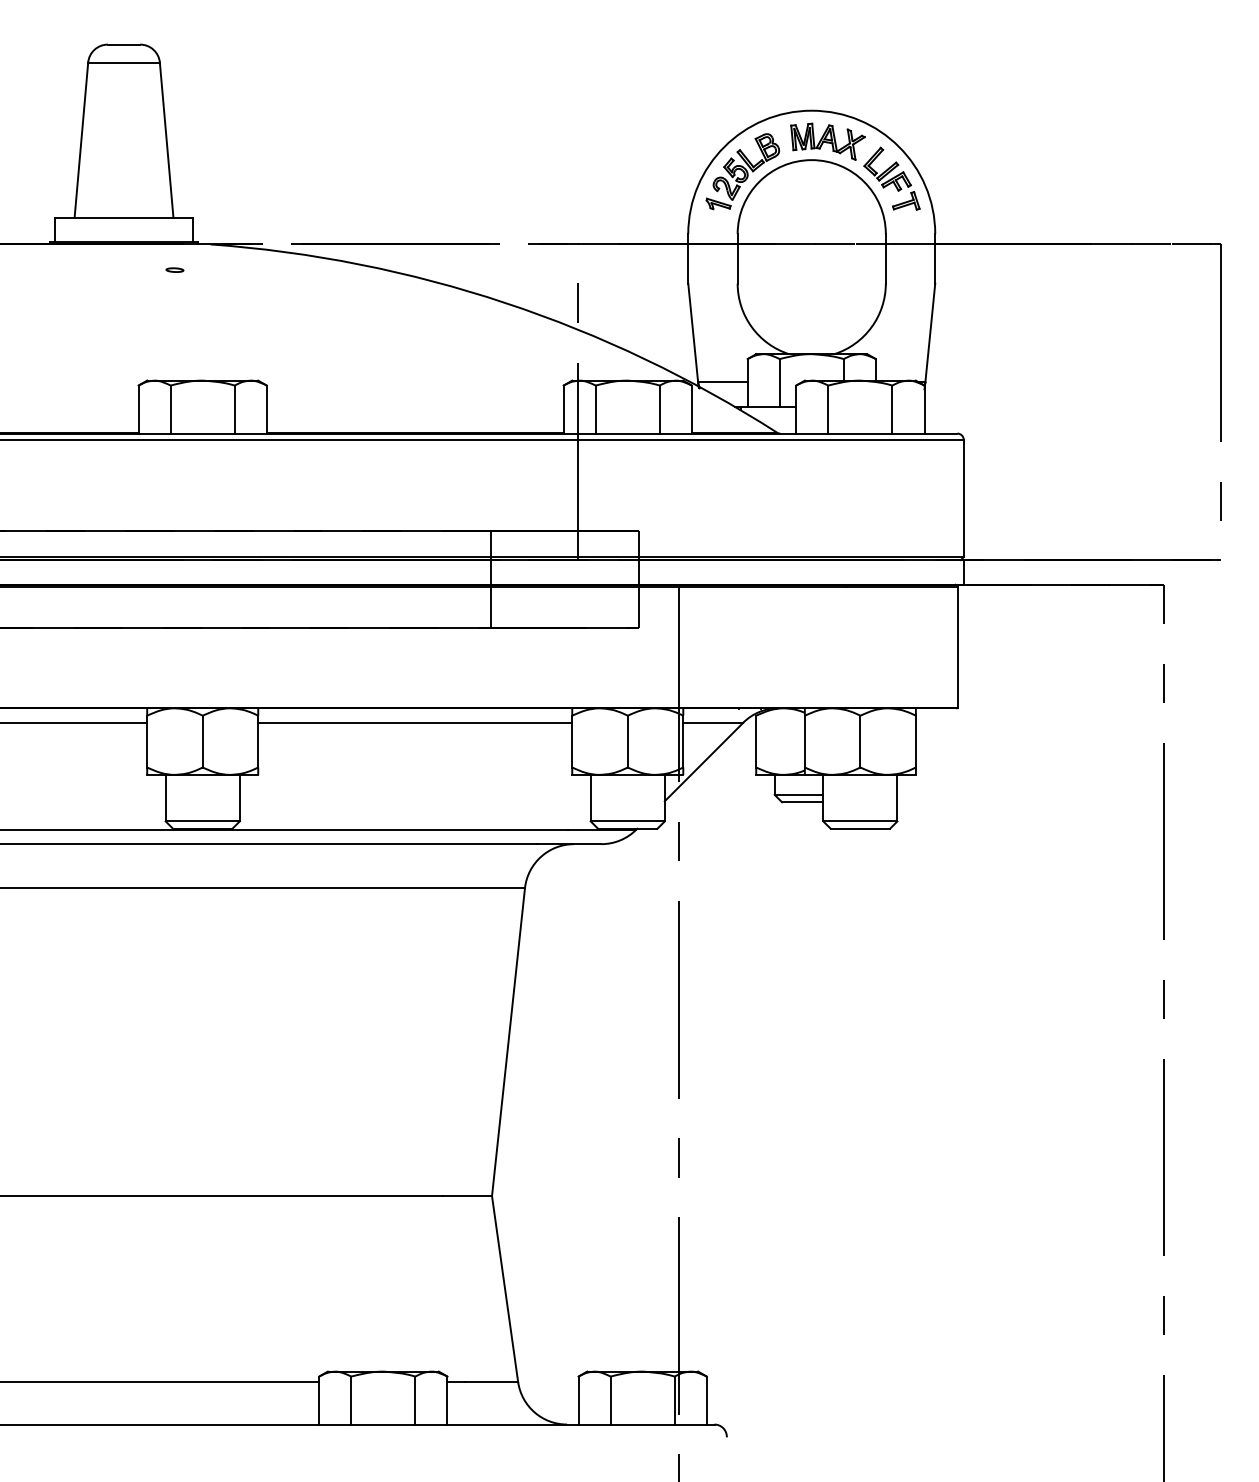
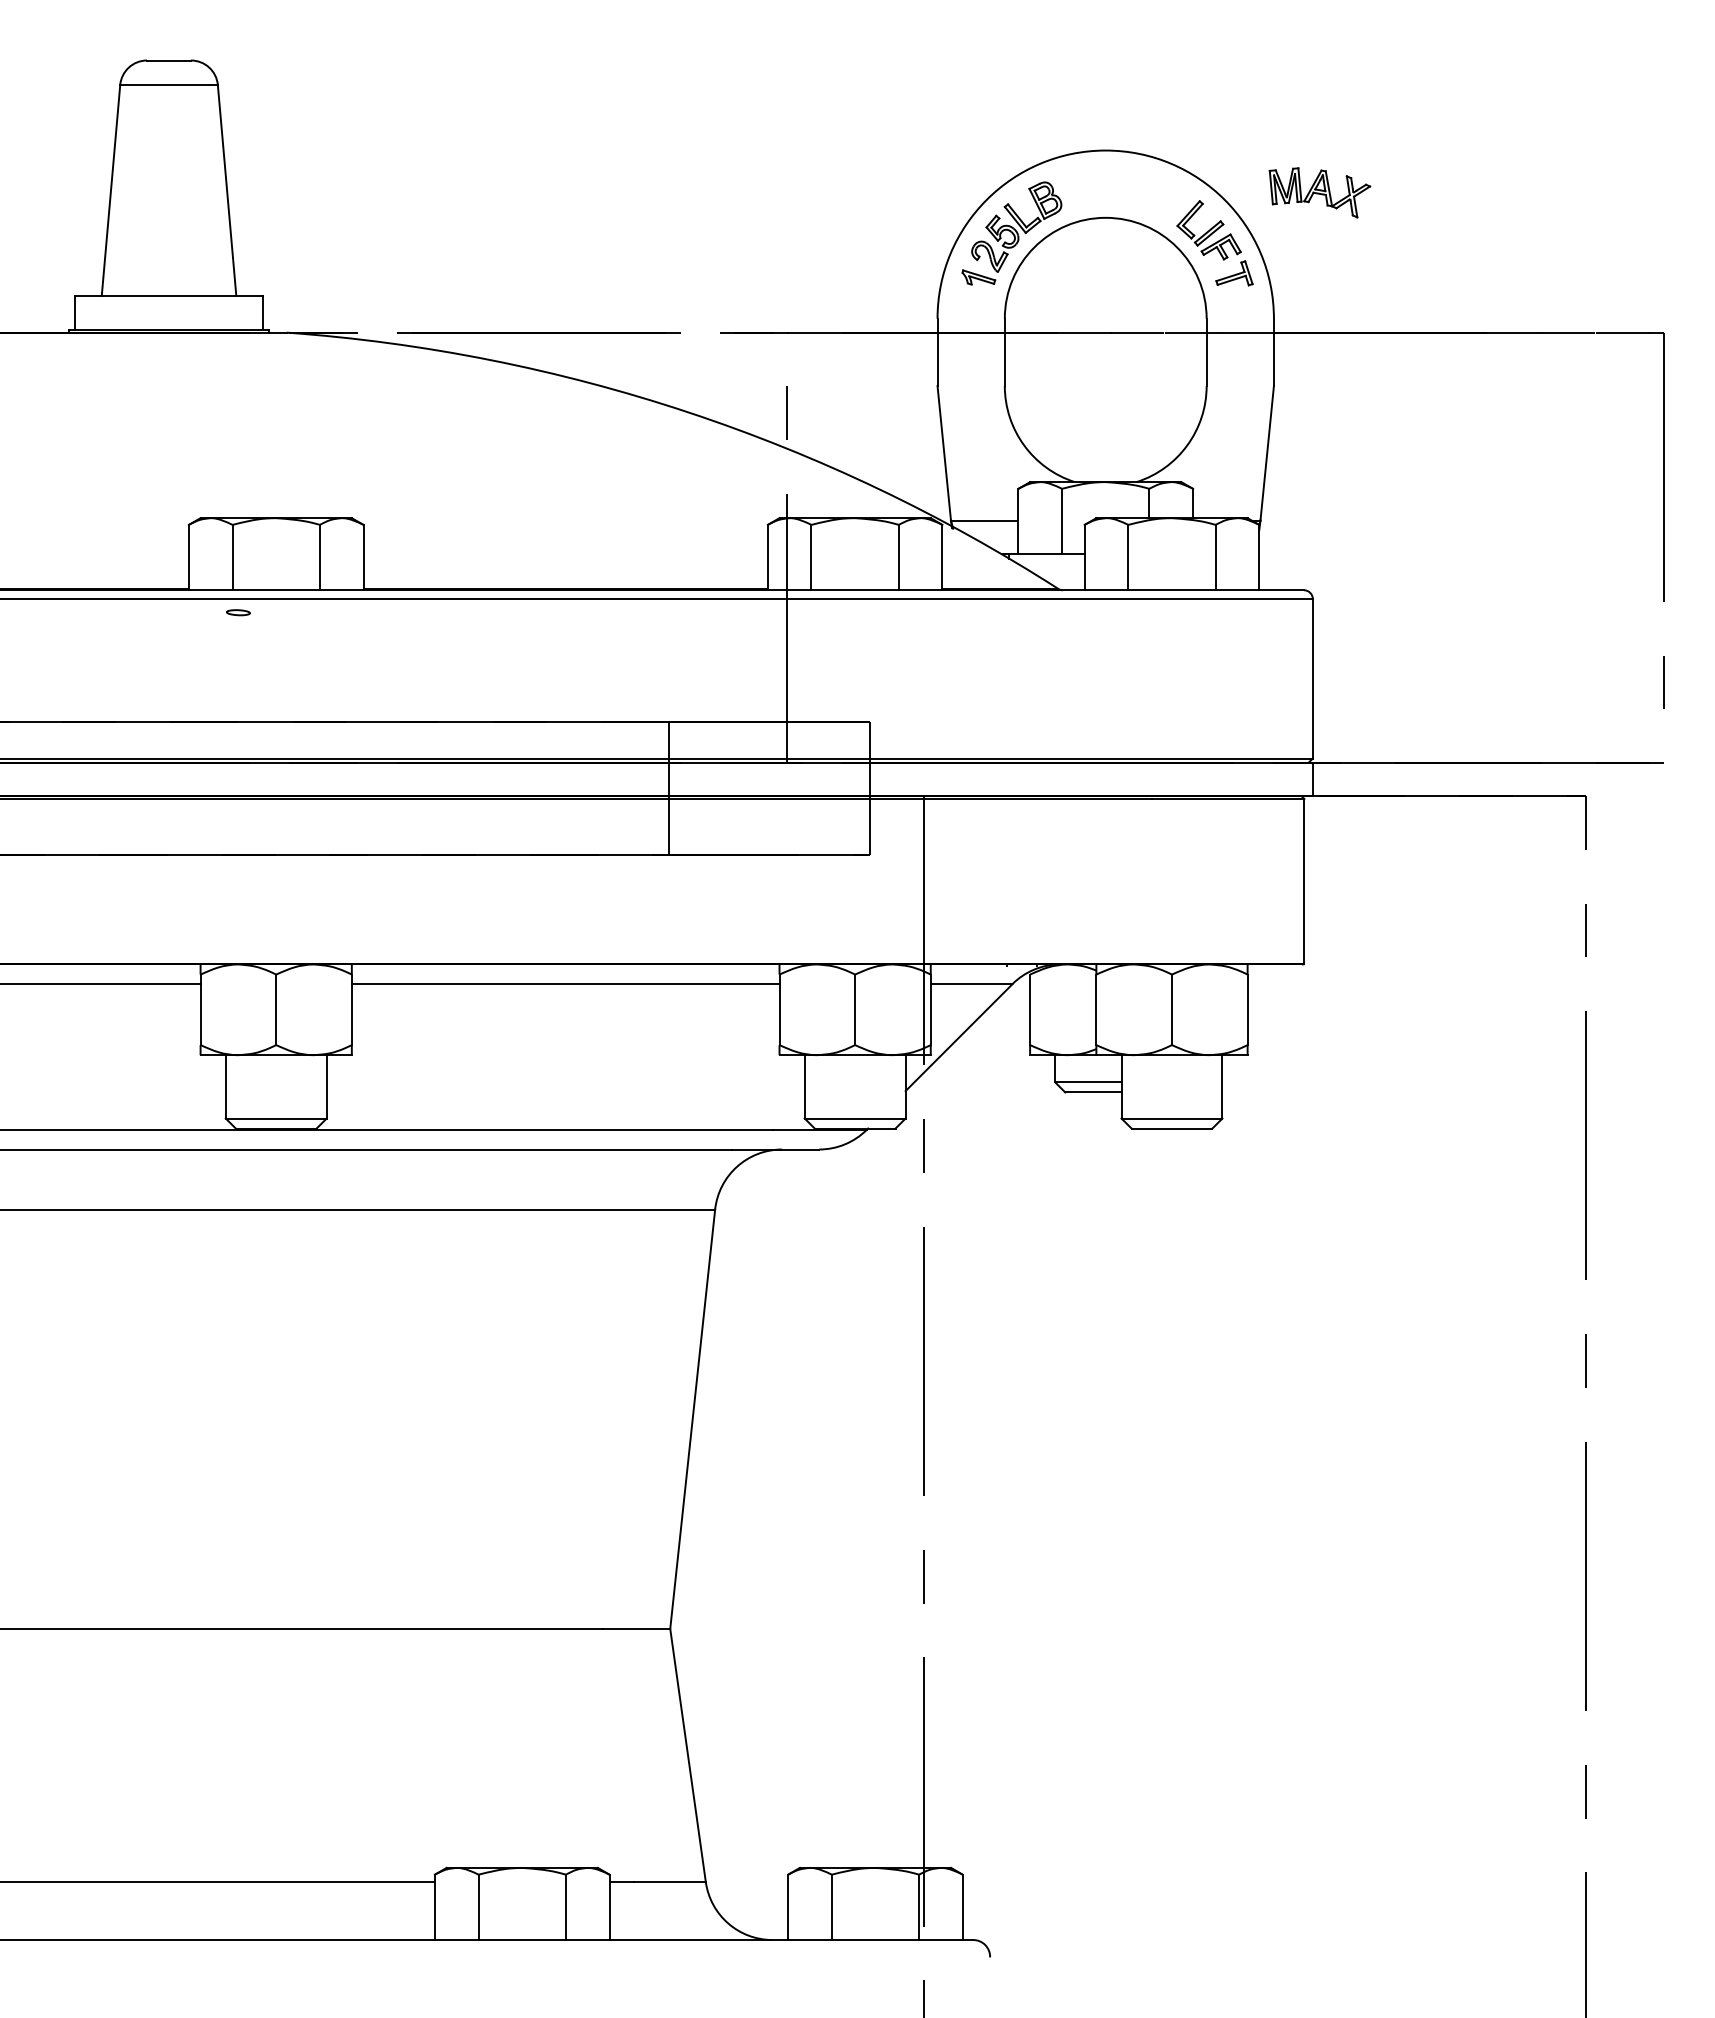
part: (827, 141) -> (1319, 192), moved
part: (175, 270) -> (238, 612), moved

